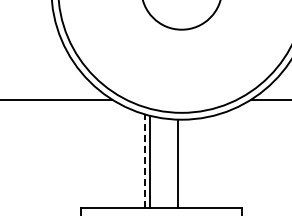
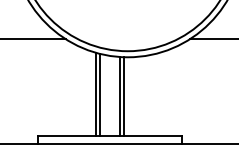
line: (145, 161) -> (95, 94), dashed -> solid
line: (172, 163) -> (119, 96), added

